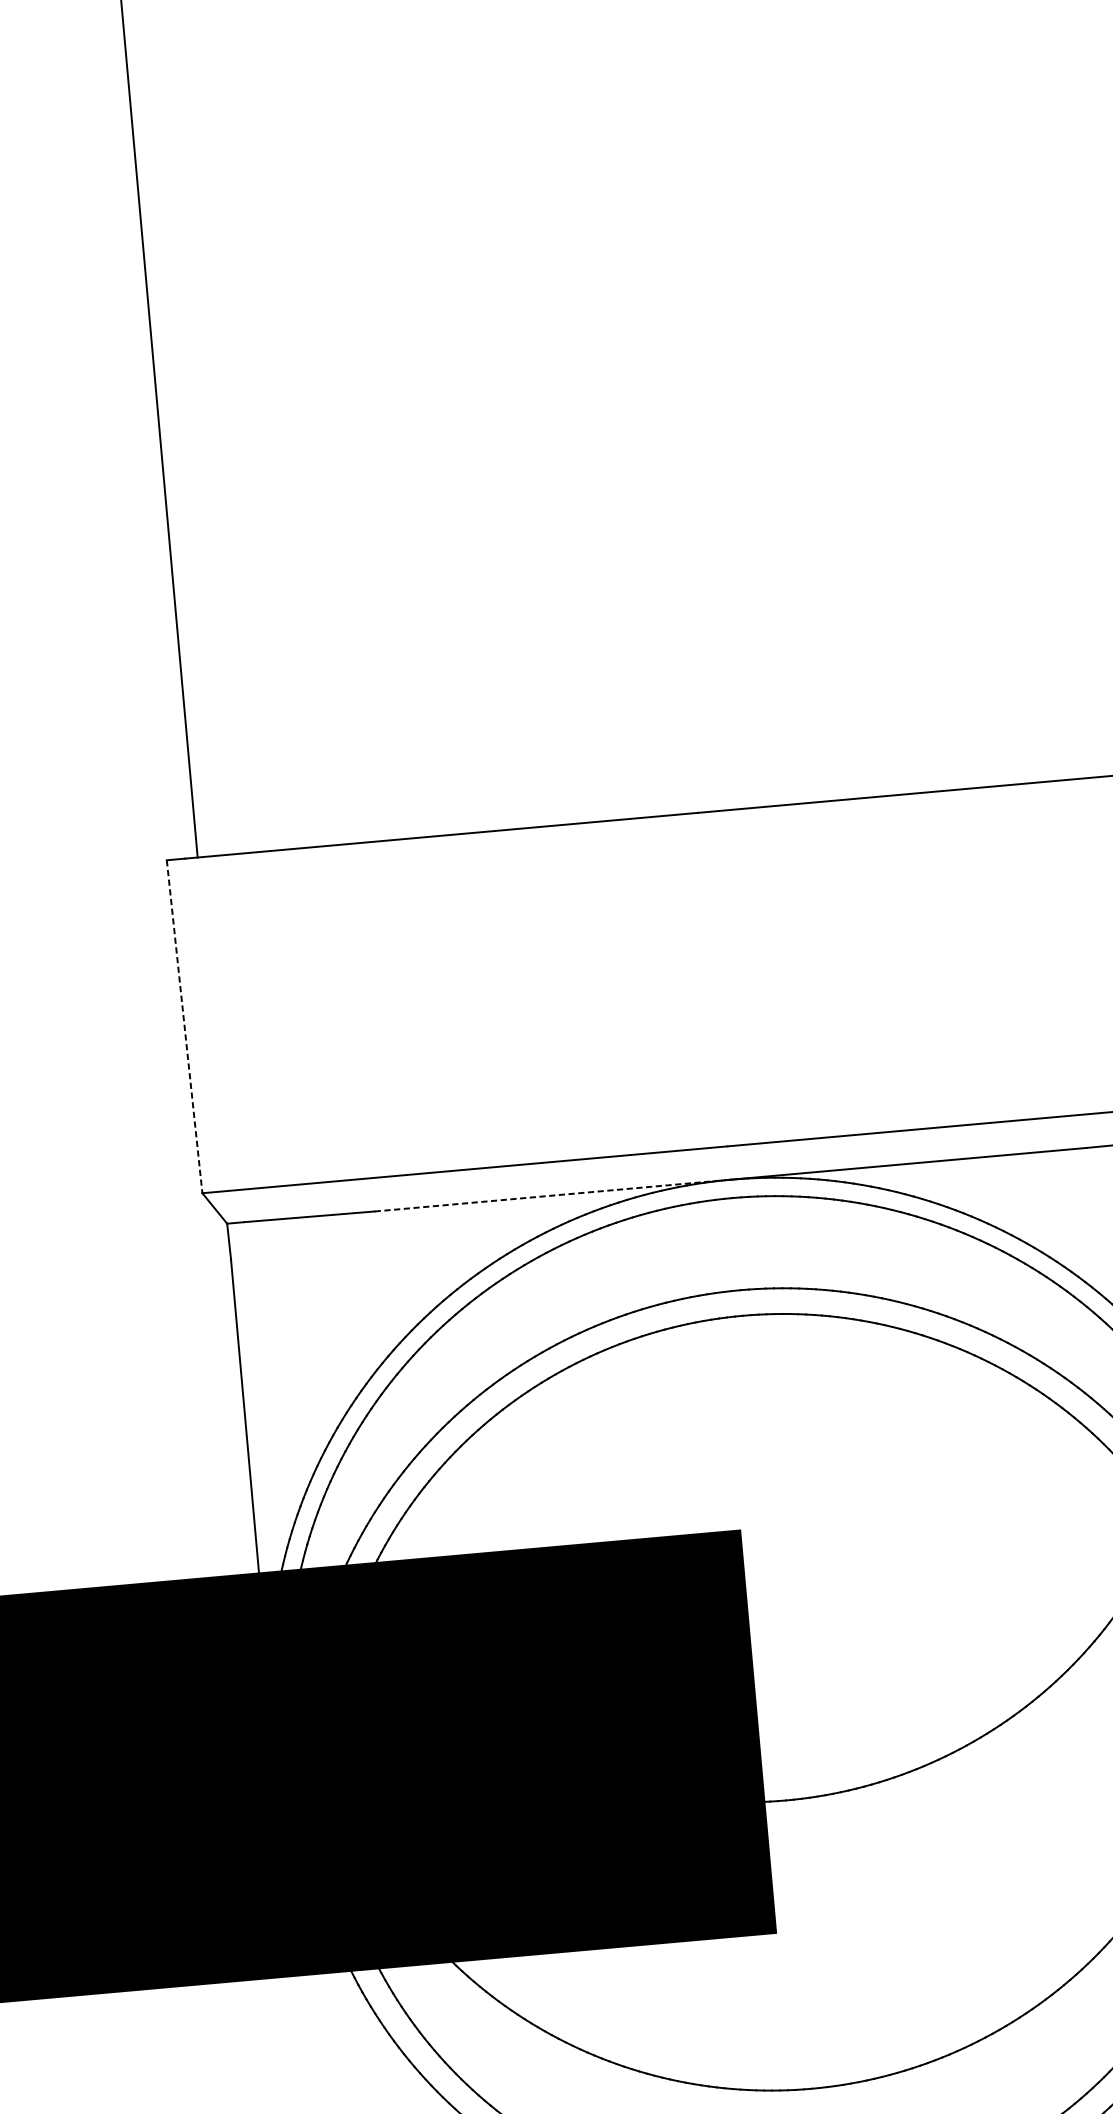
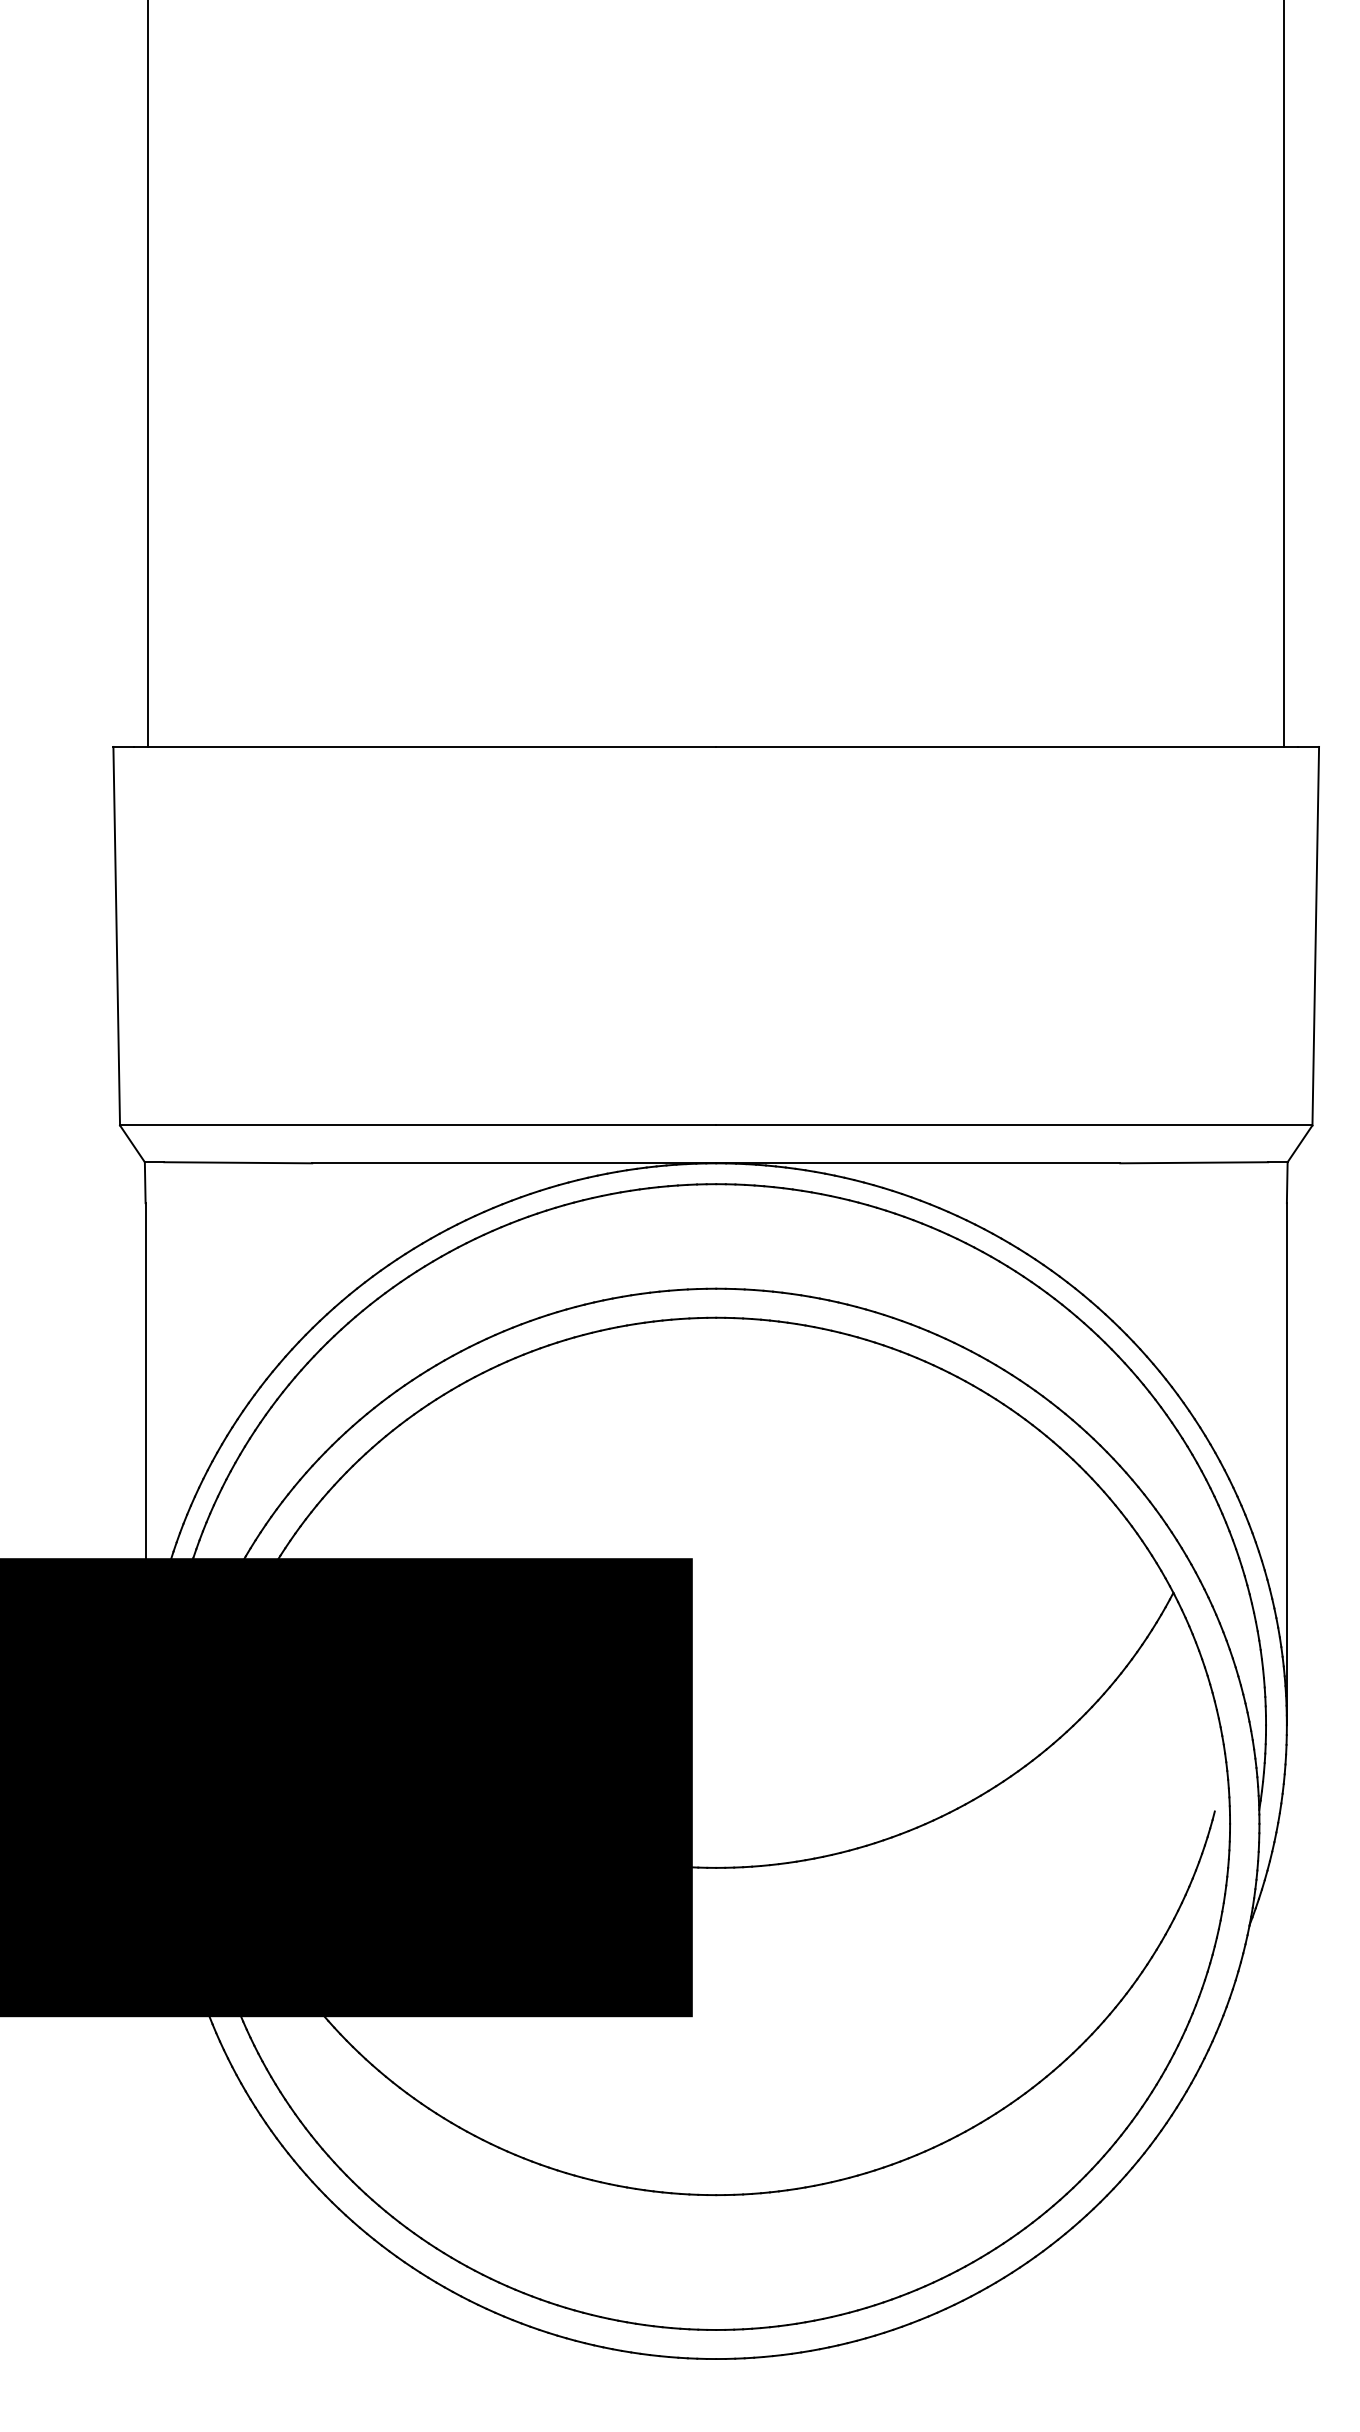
line: (184, 1027) -> (116, 936), dashed -> solid
line: (552, 1195) -> (514, 1163), dashed -> solid

